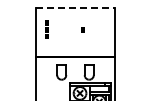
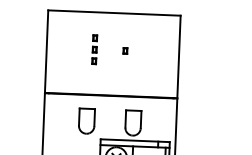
line: (75, 7) -> (114, 12), dashed -> solid
line: (46, 29) -> (94, 49), moved

